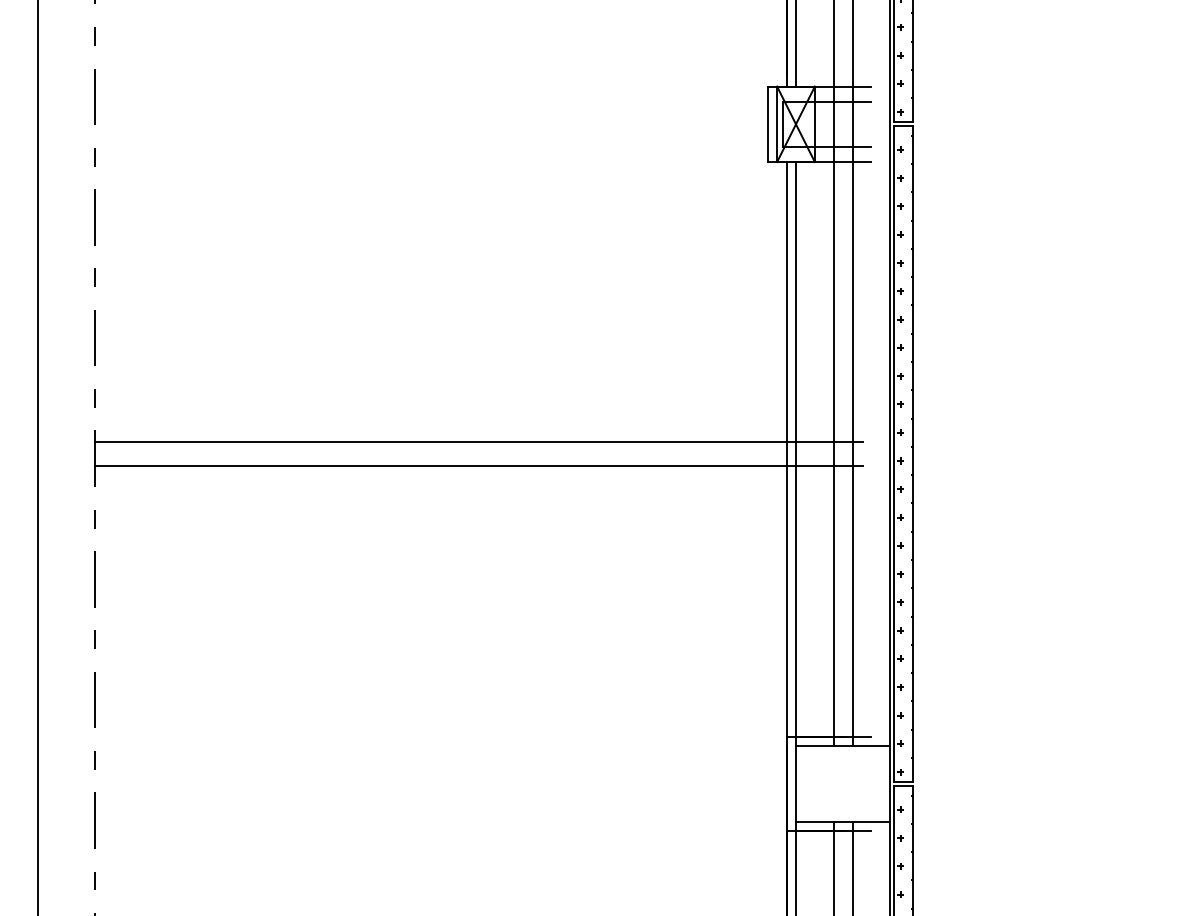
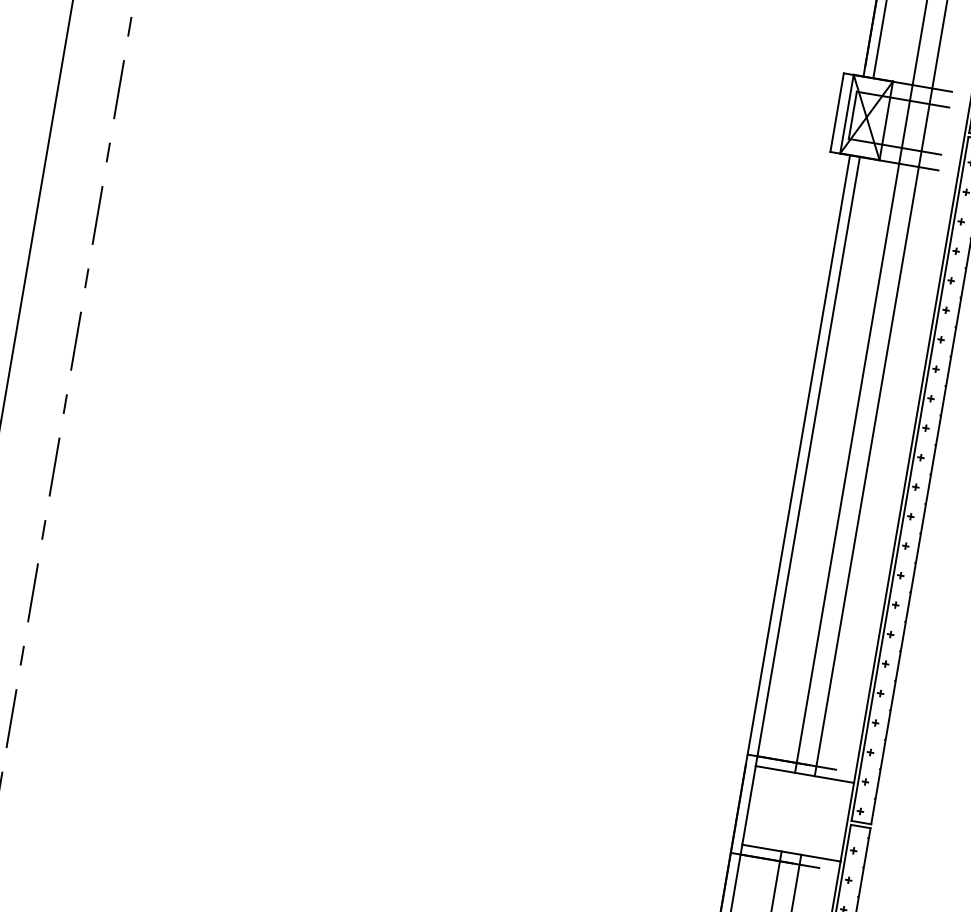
line: (478, 441) -> (479, 391), removed
line: (478, 465) -> (474, 416), removed

